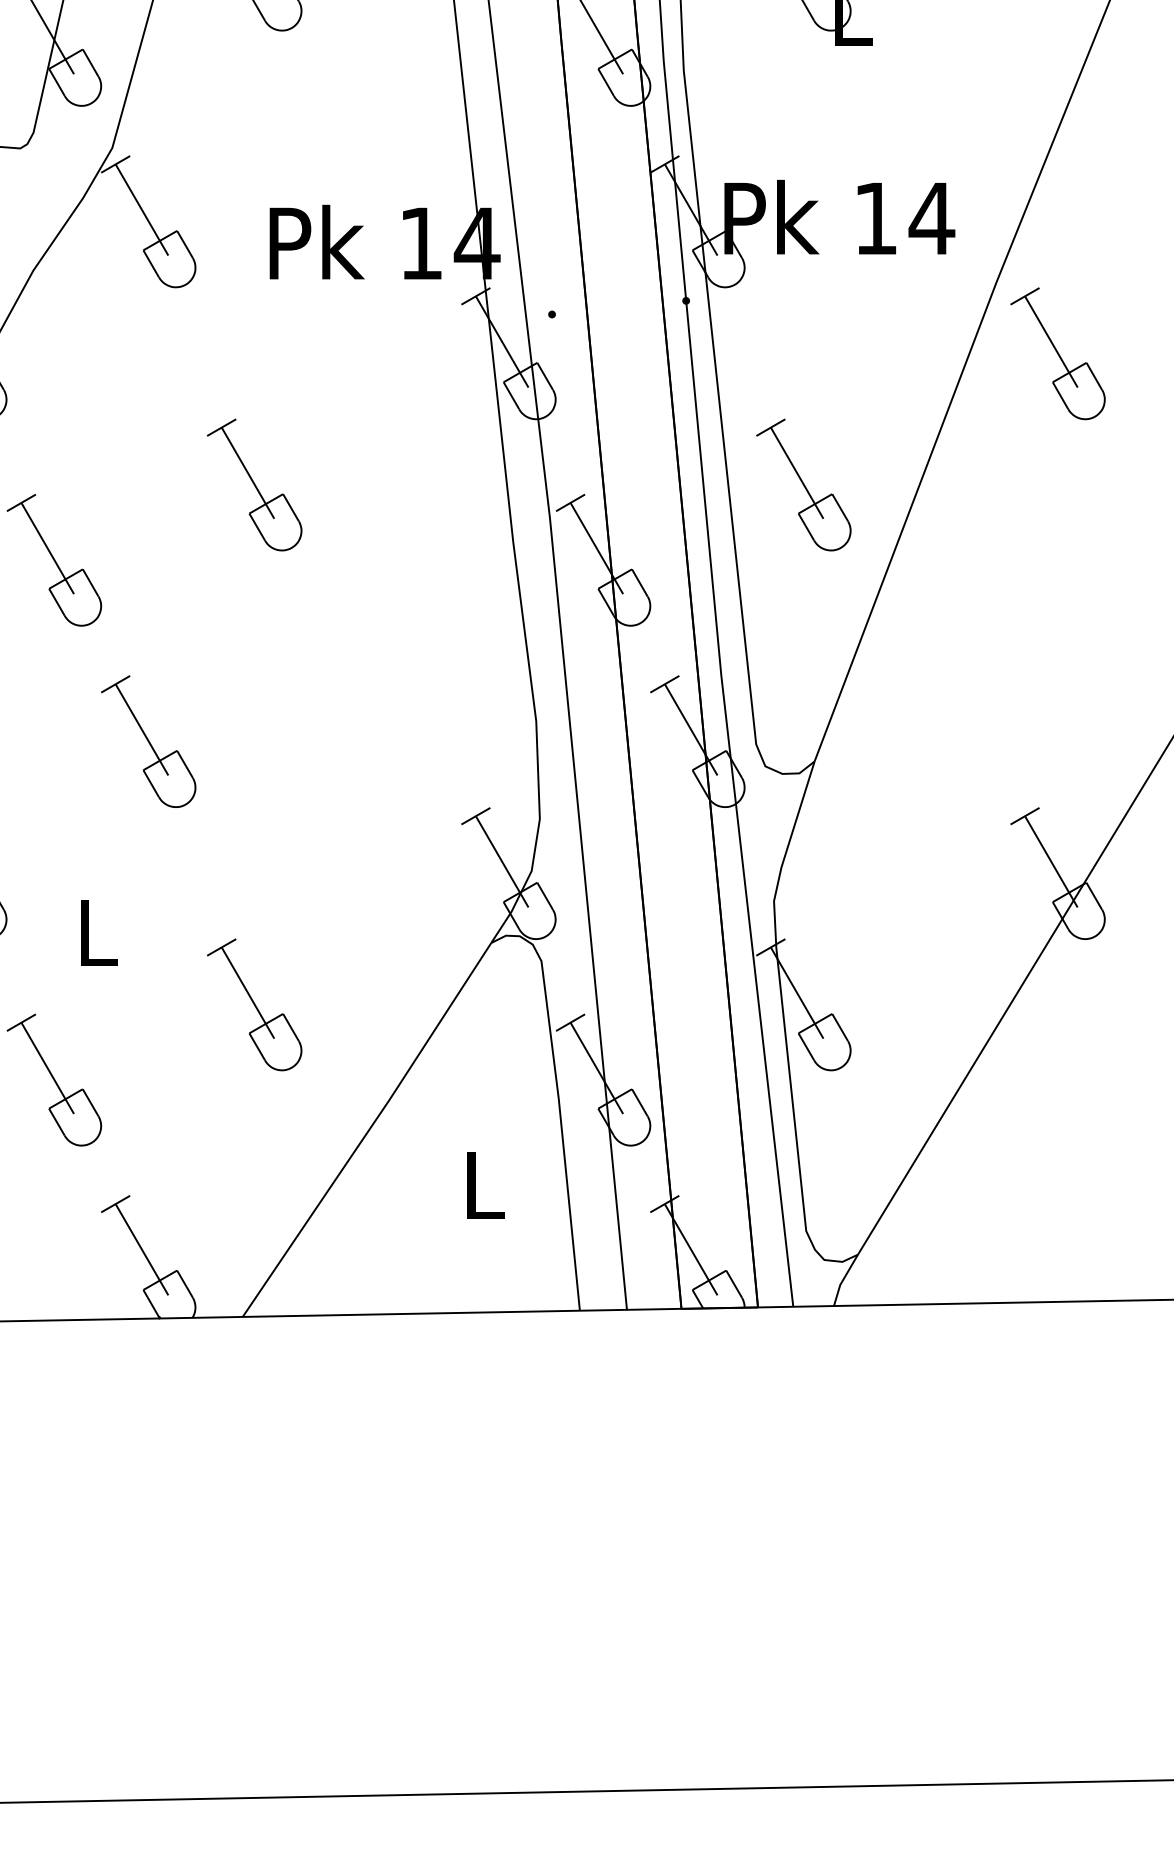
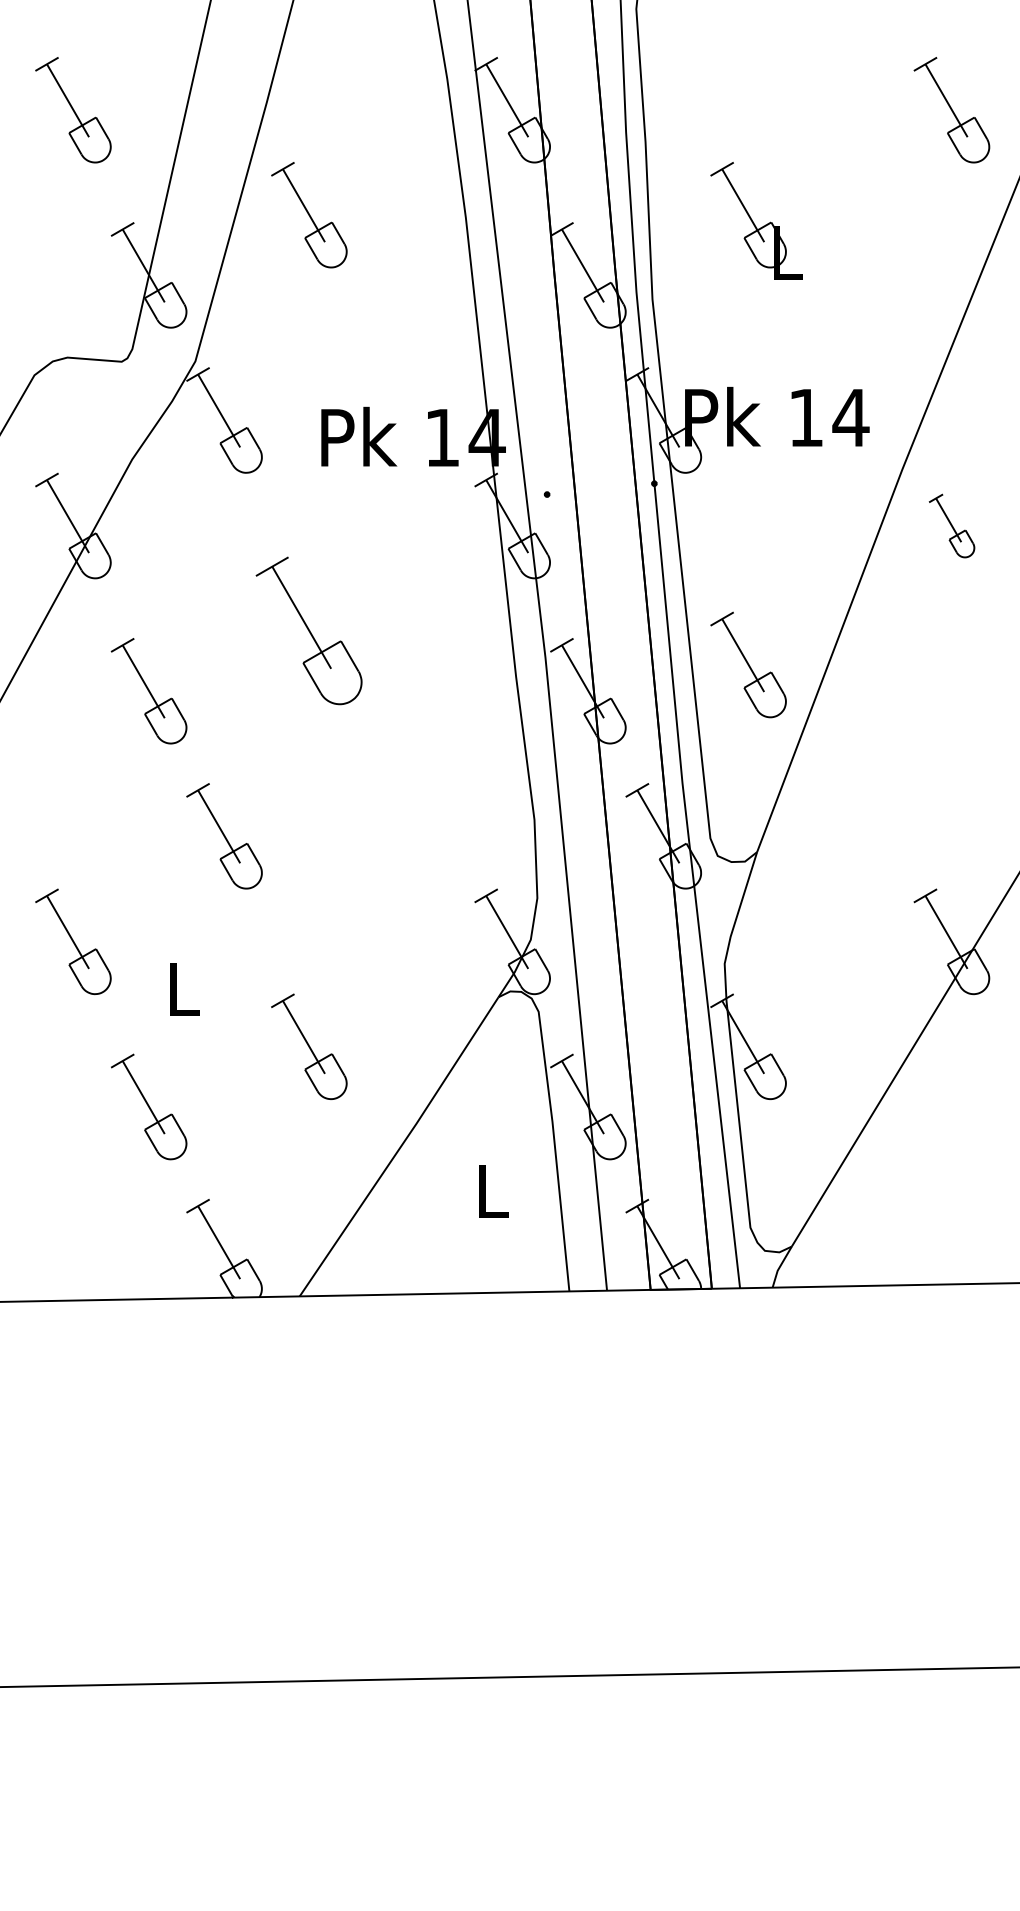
part: (1057, 353) -> (951, 525), size x0.6
part: (254, 484) -> (309, 630), size x1.4
part: (803, 484) -> (748, 664), moved

